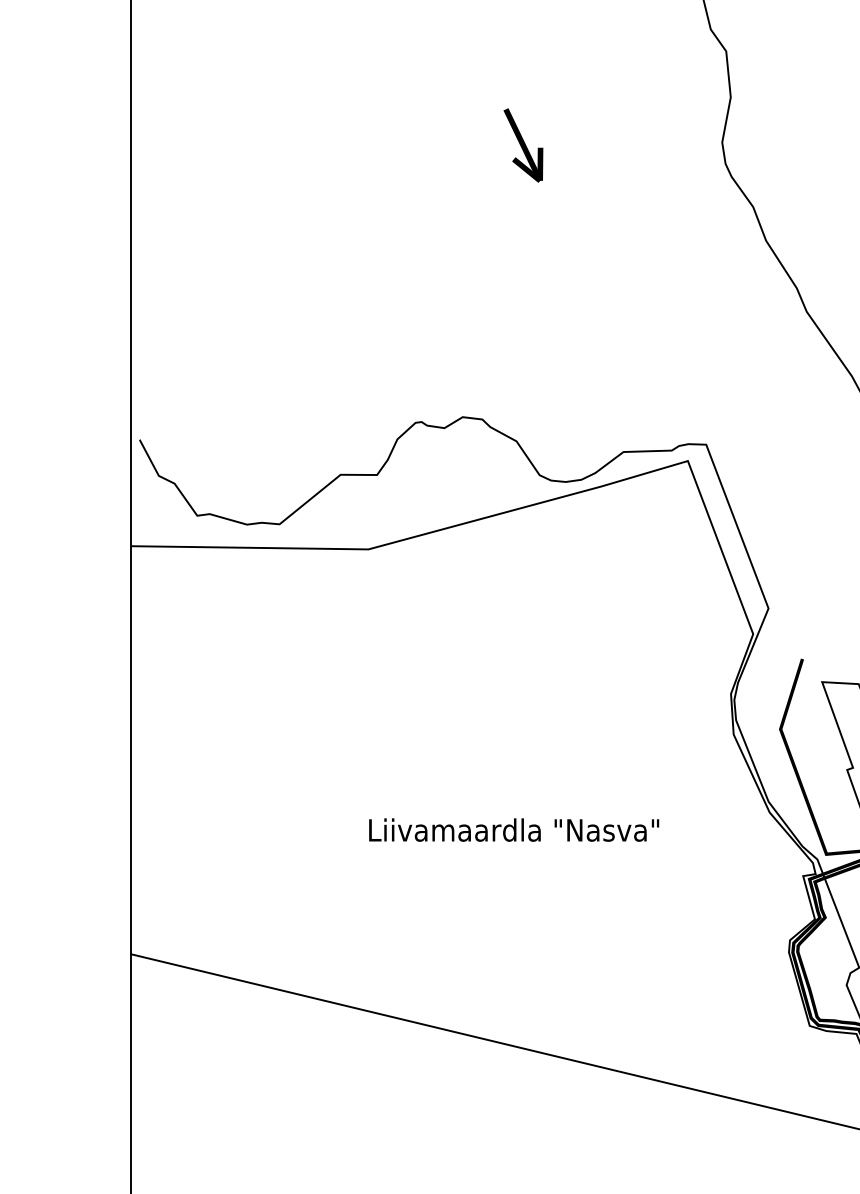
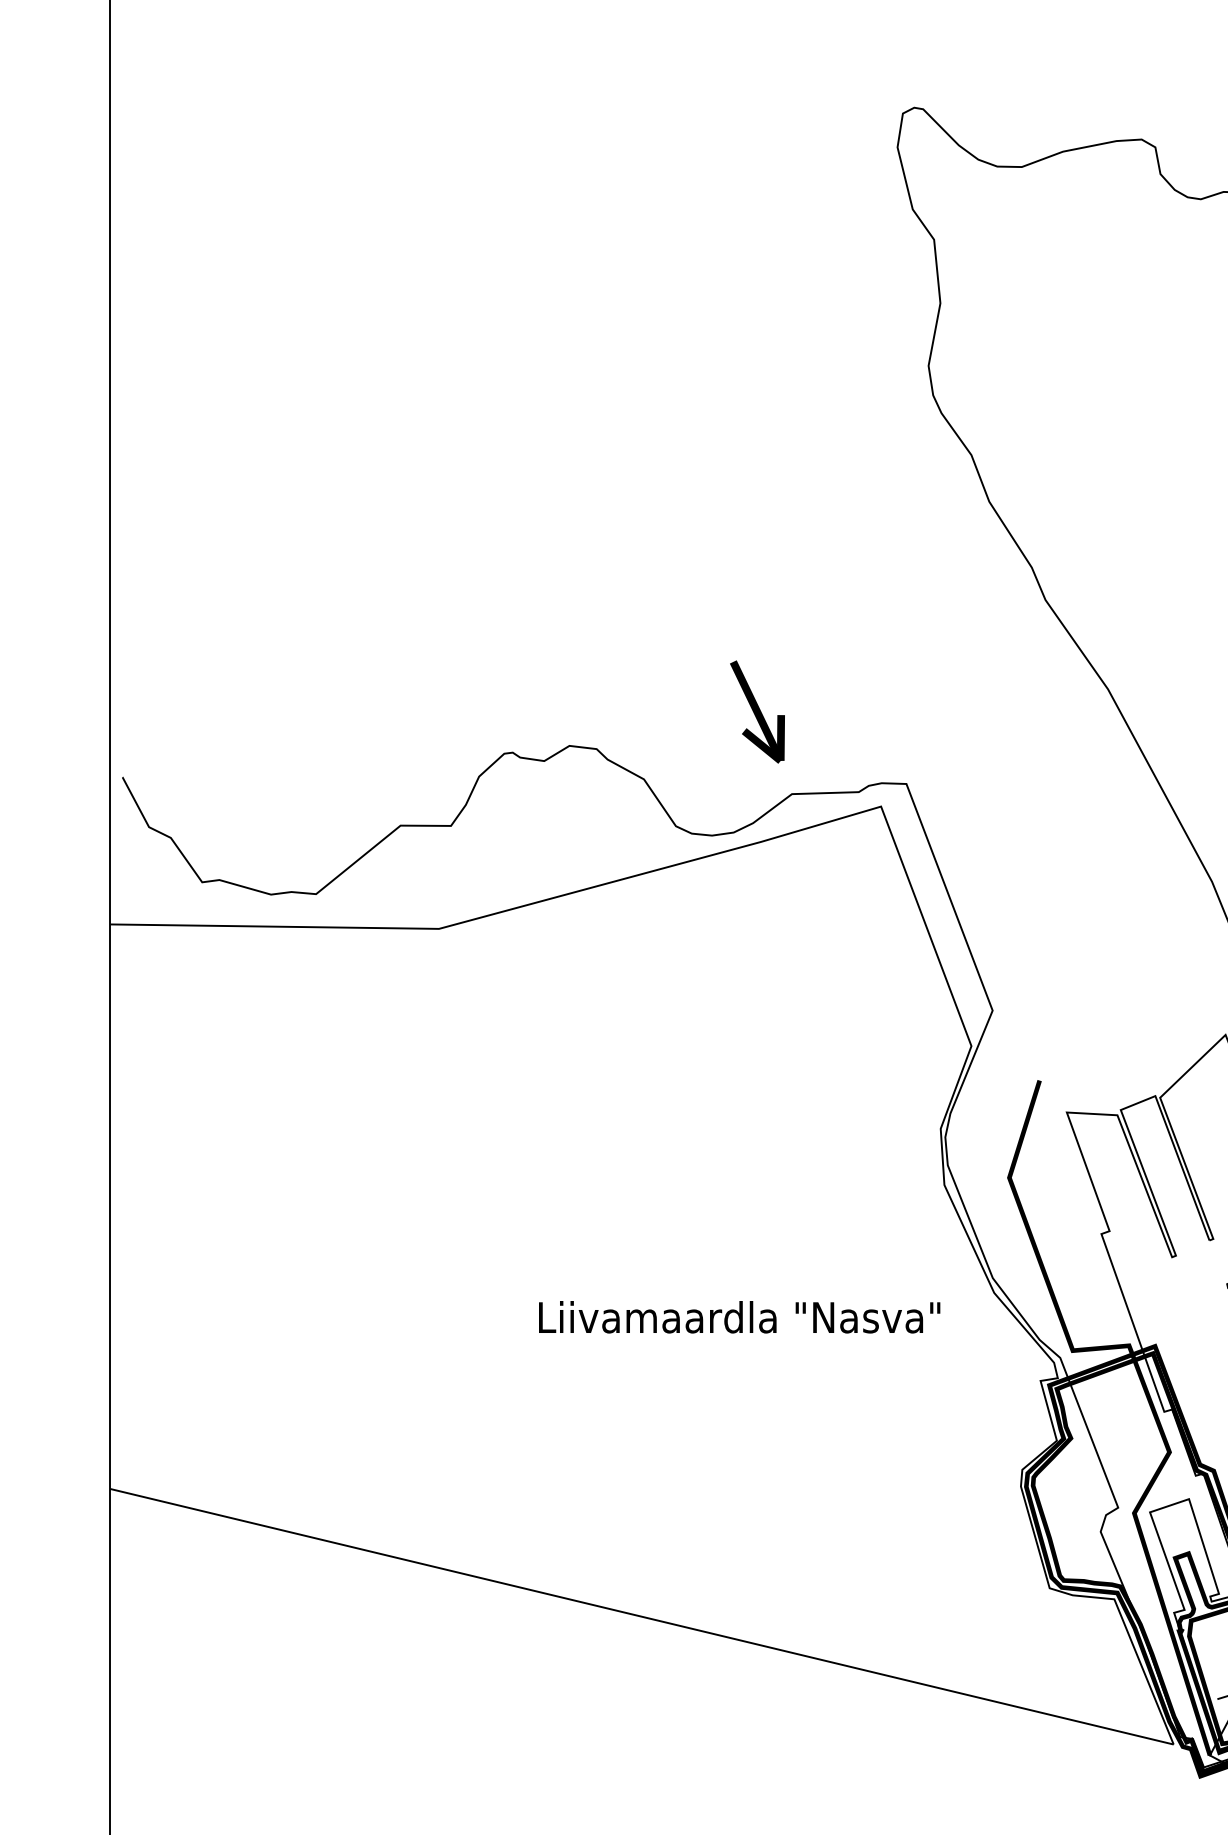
part: (523, 145) -> (757, 711), moved
text: (514, 830) -> (739, 1317), moved

